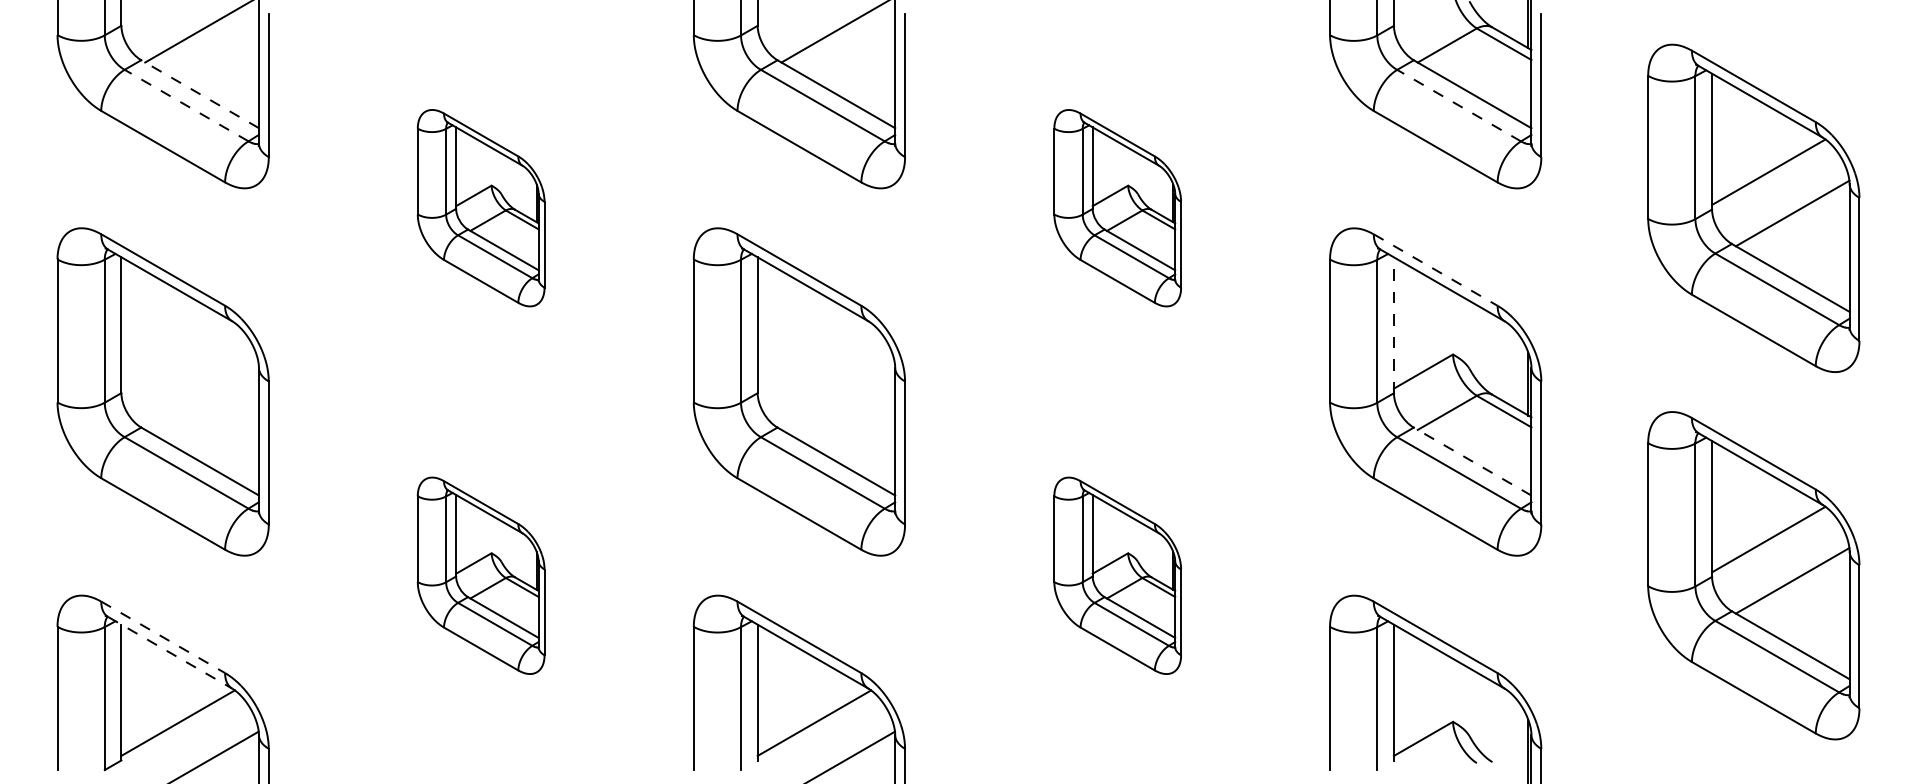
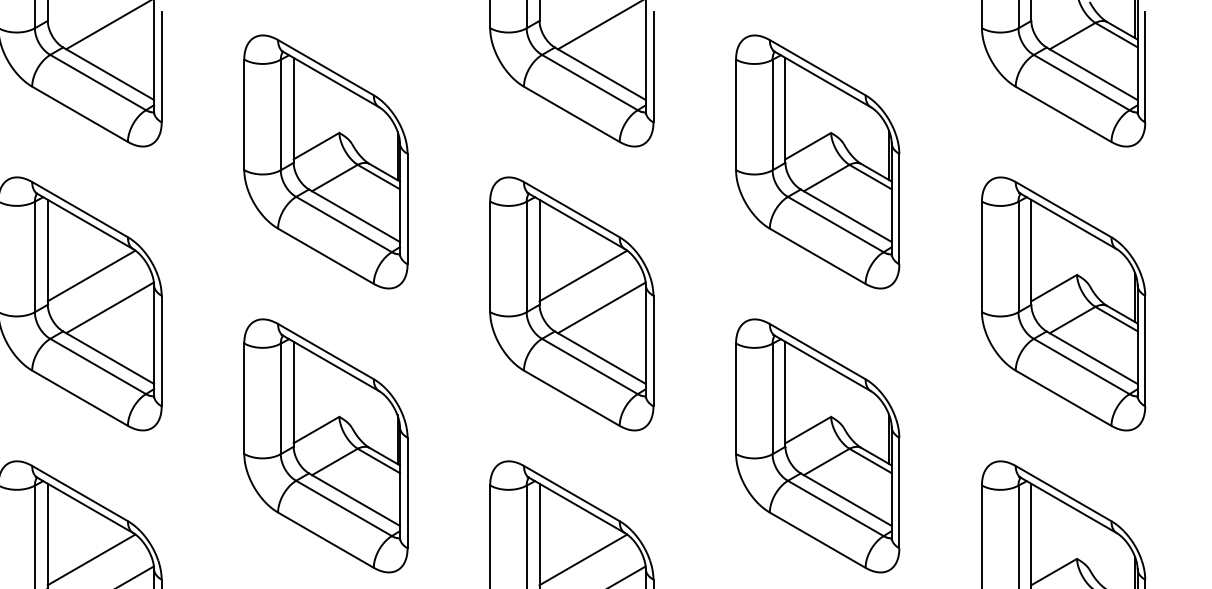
line: (200, 94) -> (108, 73), dashed -> solid
line: (186, 105) -> (98, 82), dashed -> solid
line: (1459, 105) -> (1081, 82), dashed -> solid
part: (480, 207) -> (325, 161), size x1.67
part: (1117, 207) -> (817, 161), size x1.67
line: (1435, 270) -> (1063, 210), dashed -> solid
line: (1393, 325) -> (1030, 252), dashed -> solid
line: (177, 355) -> (91, 275), added
line: (814, 355) -> (583, 275), added
line: (201, 396) -> (109, 307), added
line: (838, 396) -> (602, 307), added
line: (1472, 461) -> (1092, 357), dashed -> solid
part: (480, 575) -> (325, 445), size x1.67
part: (1117, 575) -> (817, 445), size x1.67
line: (163, 637) -> (80, 493), dashed -> solid
line: (170, 652) -> (85, 505), dashed -> solid

